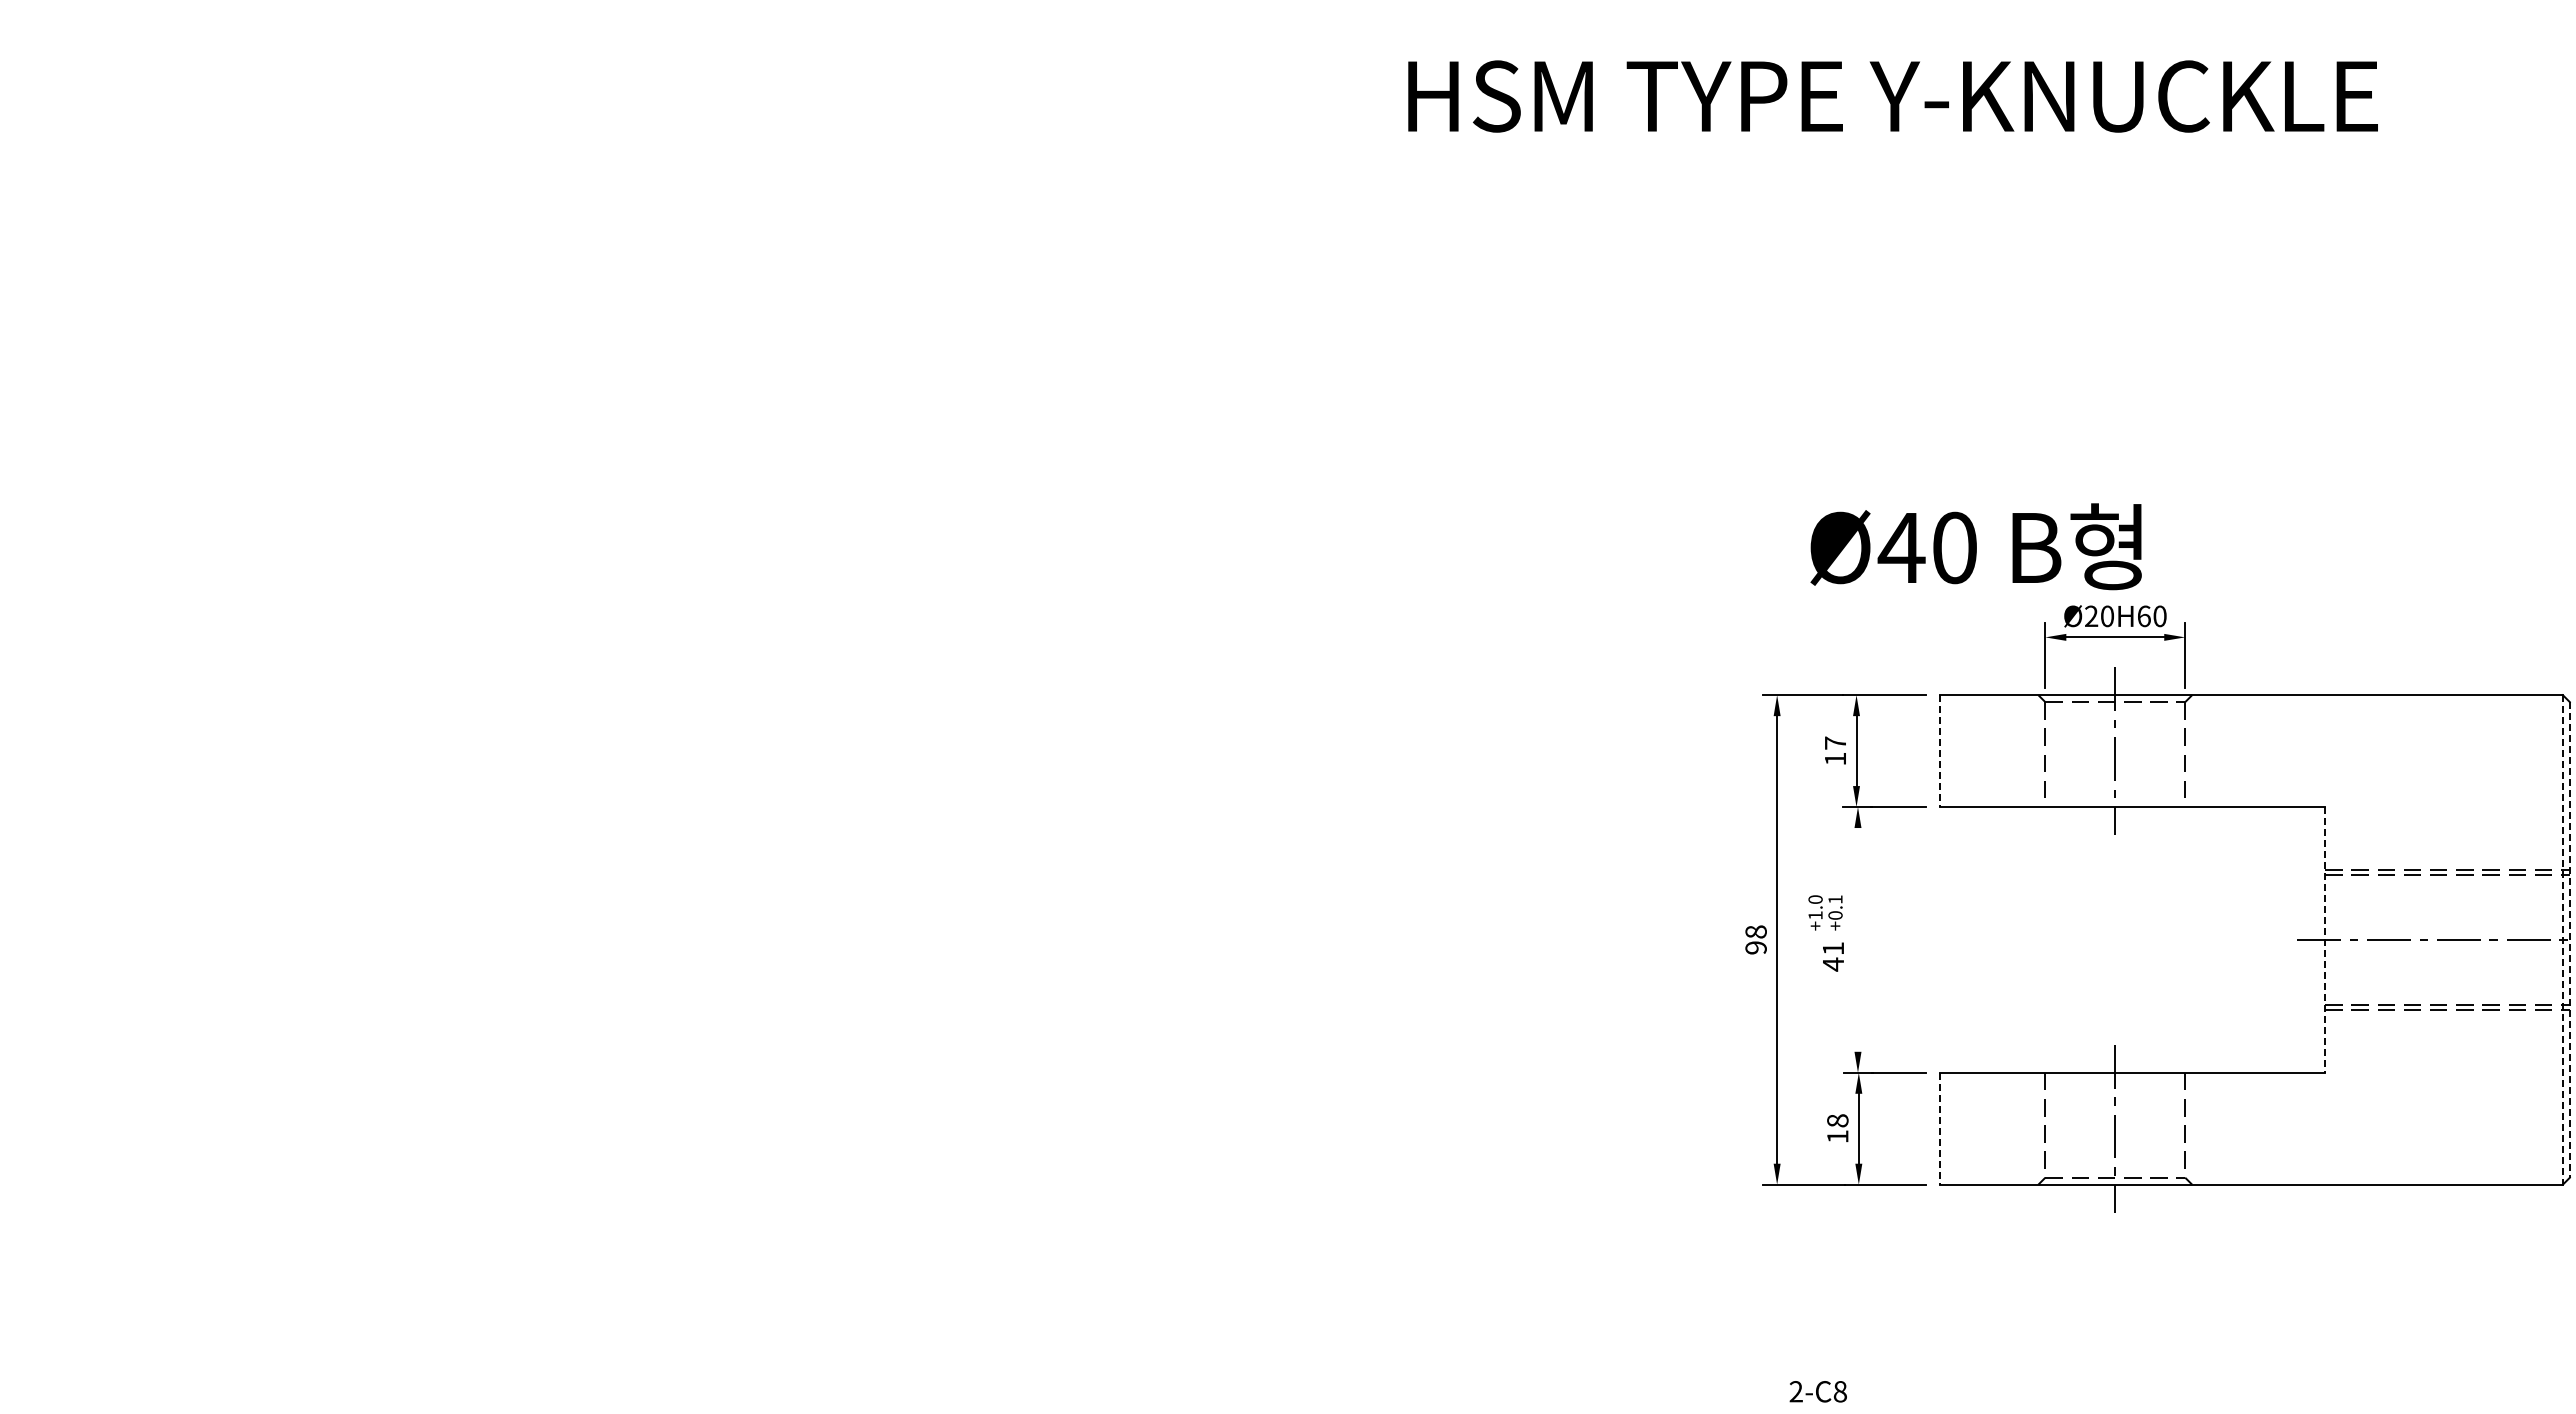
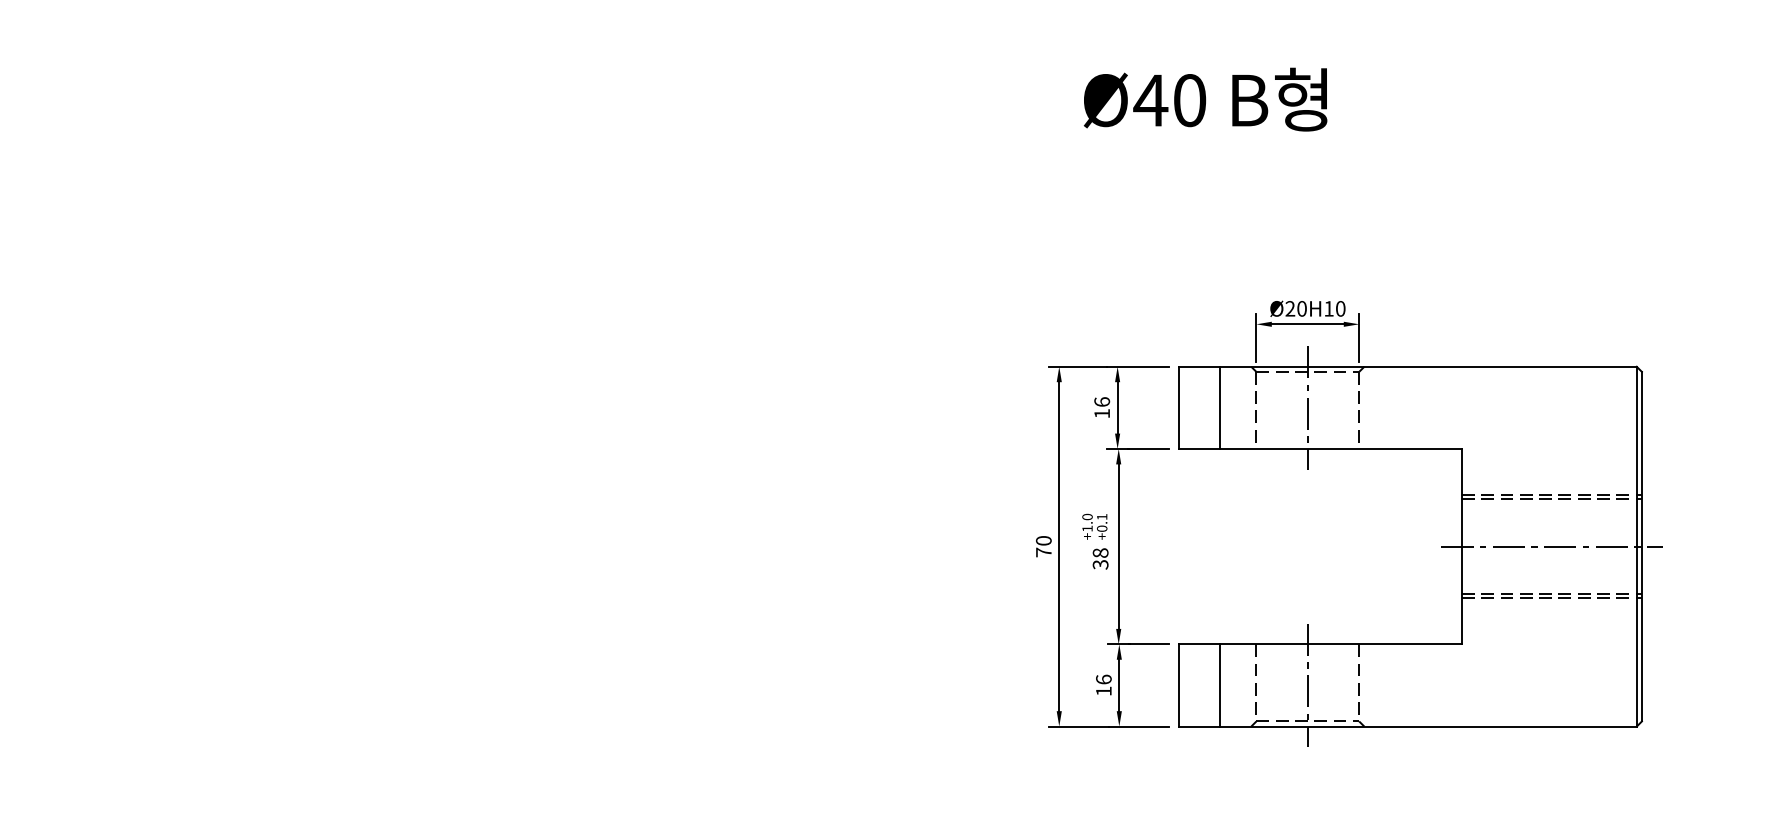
text: (1975, 546) -> (1205, 99), moved
text: (2144, 616) -> (1329, 308), Ø20H60 -> Ø20H10
text: (1835, 742) -> (1102, 401), 17 -> 16
line: (1940, 751) -> (1179, 408), dashed -> solid
line: (1996, 751) -> (1220, 408), added
text: (1755, 939) -> (1043, 546), 98 -> 70
line: (1857, 939) -> (1118, 546), added
line: (2325, 939) -> (1462, 546), dashed -> solid
line: (2562, 939) -> (1636, 546), dashed -> solid
line: (2569, 939) -> (1641, 546), dashed -> solid
text: (1833, 956) -> (1100, 558), 41 -> 38
text: (1837, 1120) -> (1103, 679), 18 -> 16
line: (1940, 1128) -> (1179, 685), dashed -> solid
line: (1996, 1128) -> (1220, 685), added

